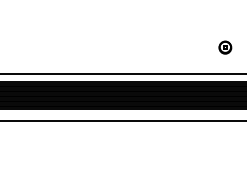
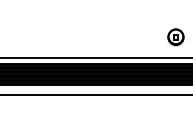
part: (225, 47) -> (176, 37), size x1.67

